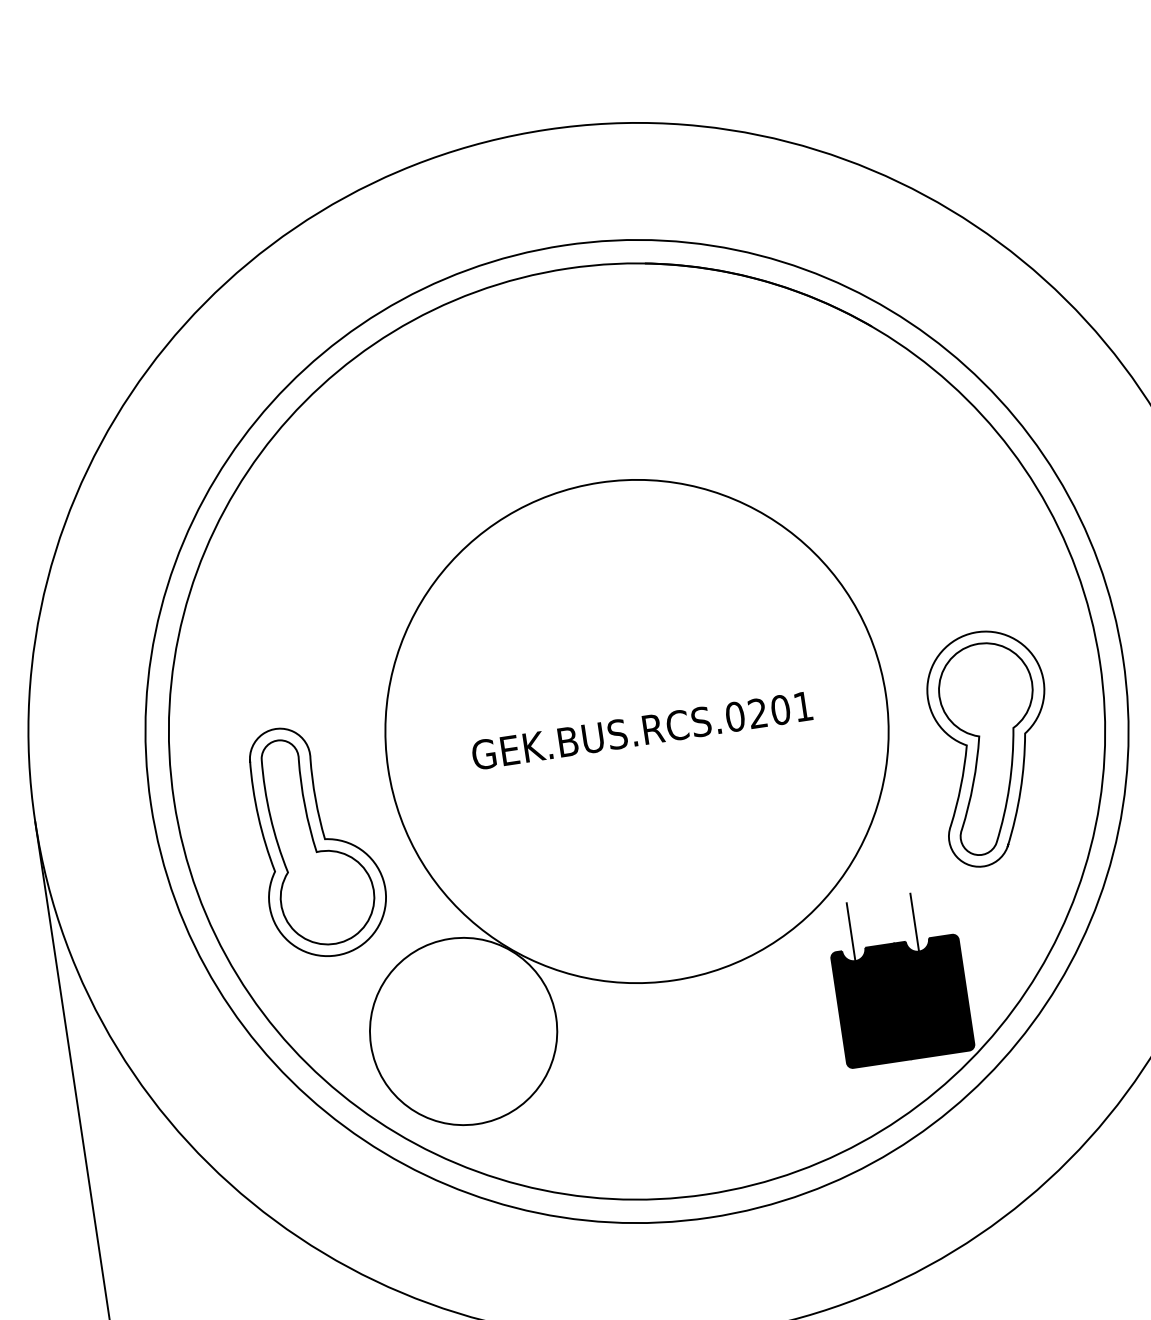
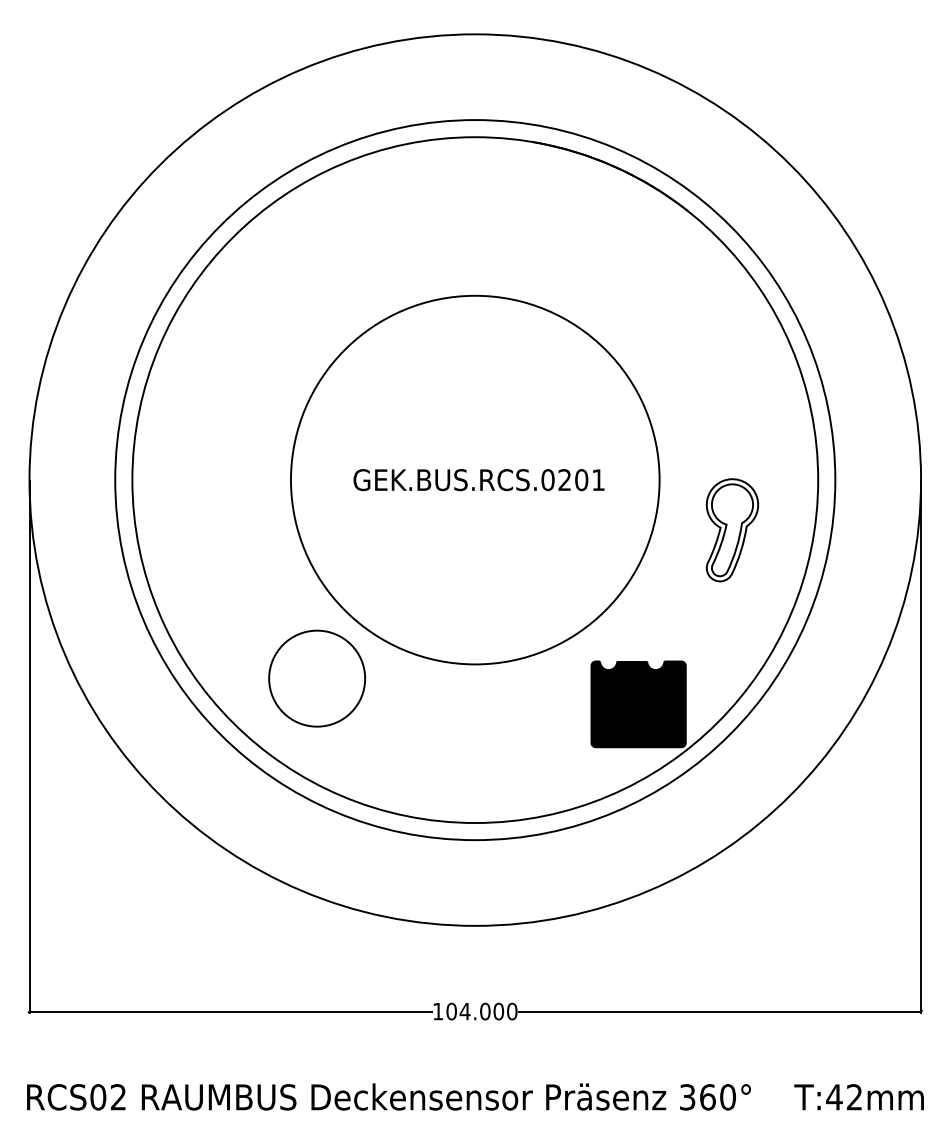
part: (994, 747) -> (732, 530), size x0.6
part: (318, 840) -> (232, 524), removed
line: (914, 922) -> (655, 648), removed
line: (850, 931) -> (608, 648), removed
circle: (462, 1031) -> (316, 678), size x0.7

